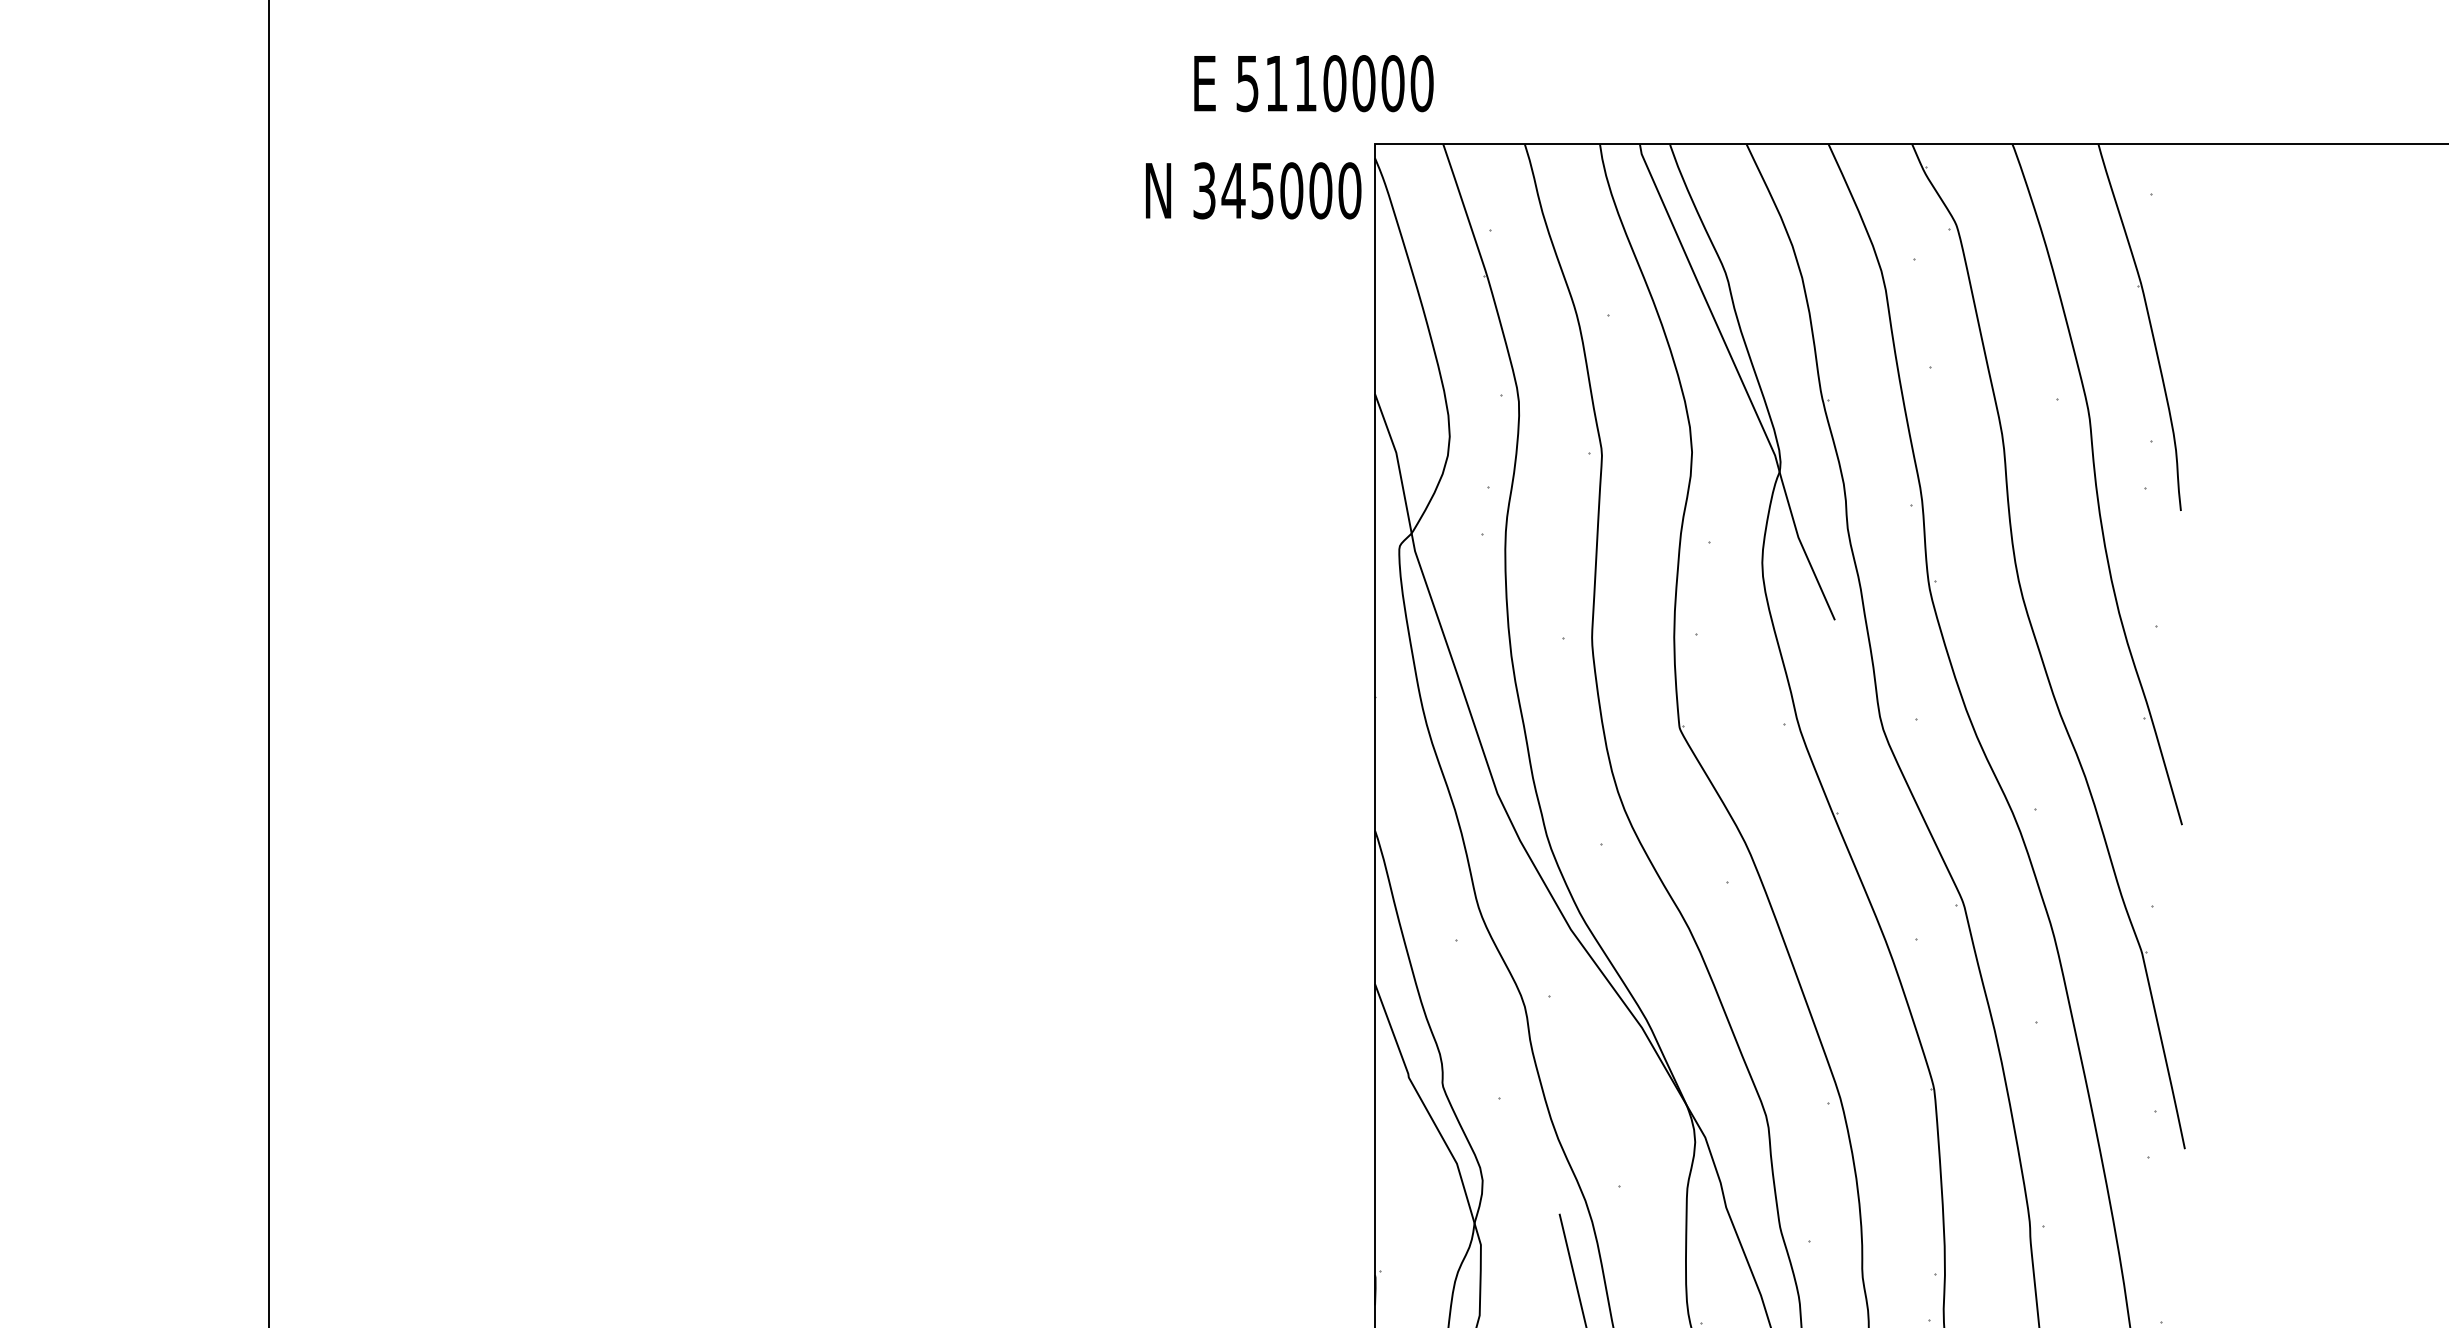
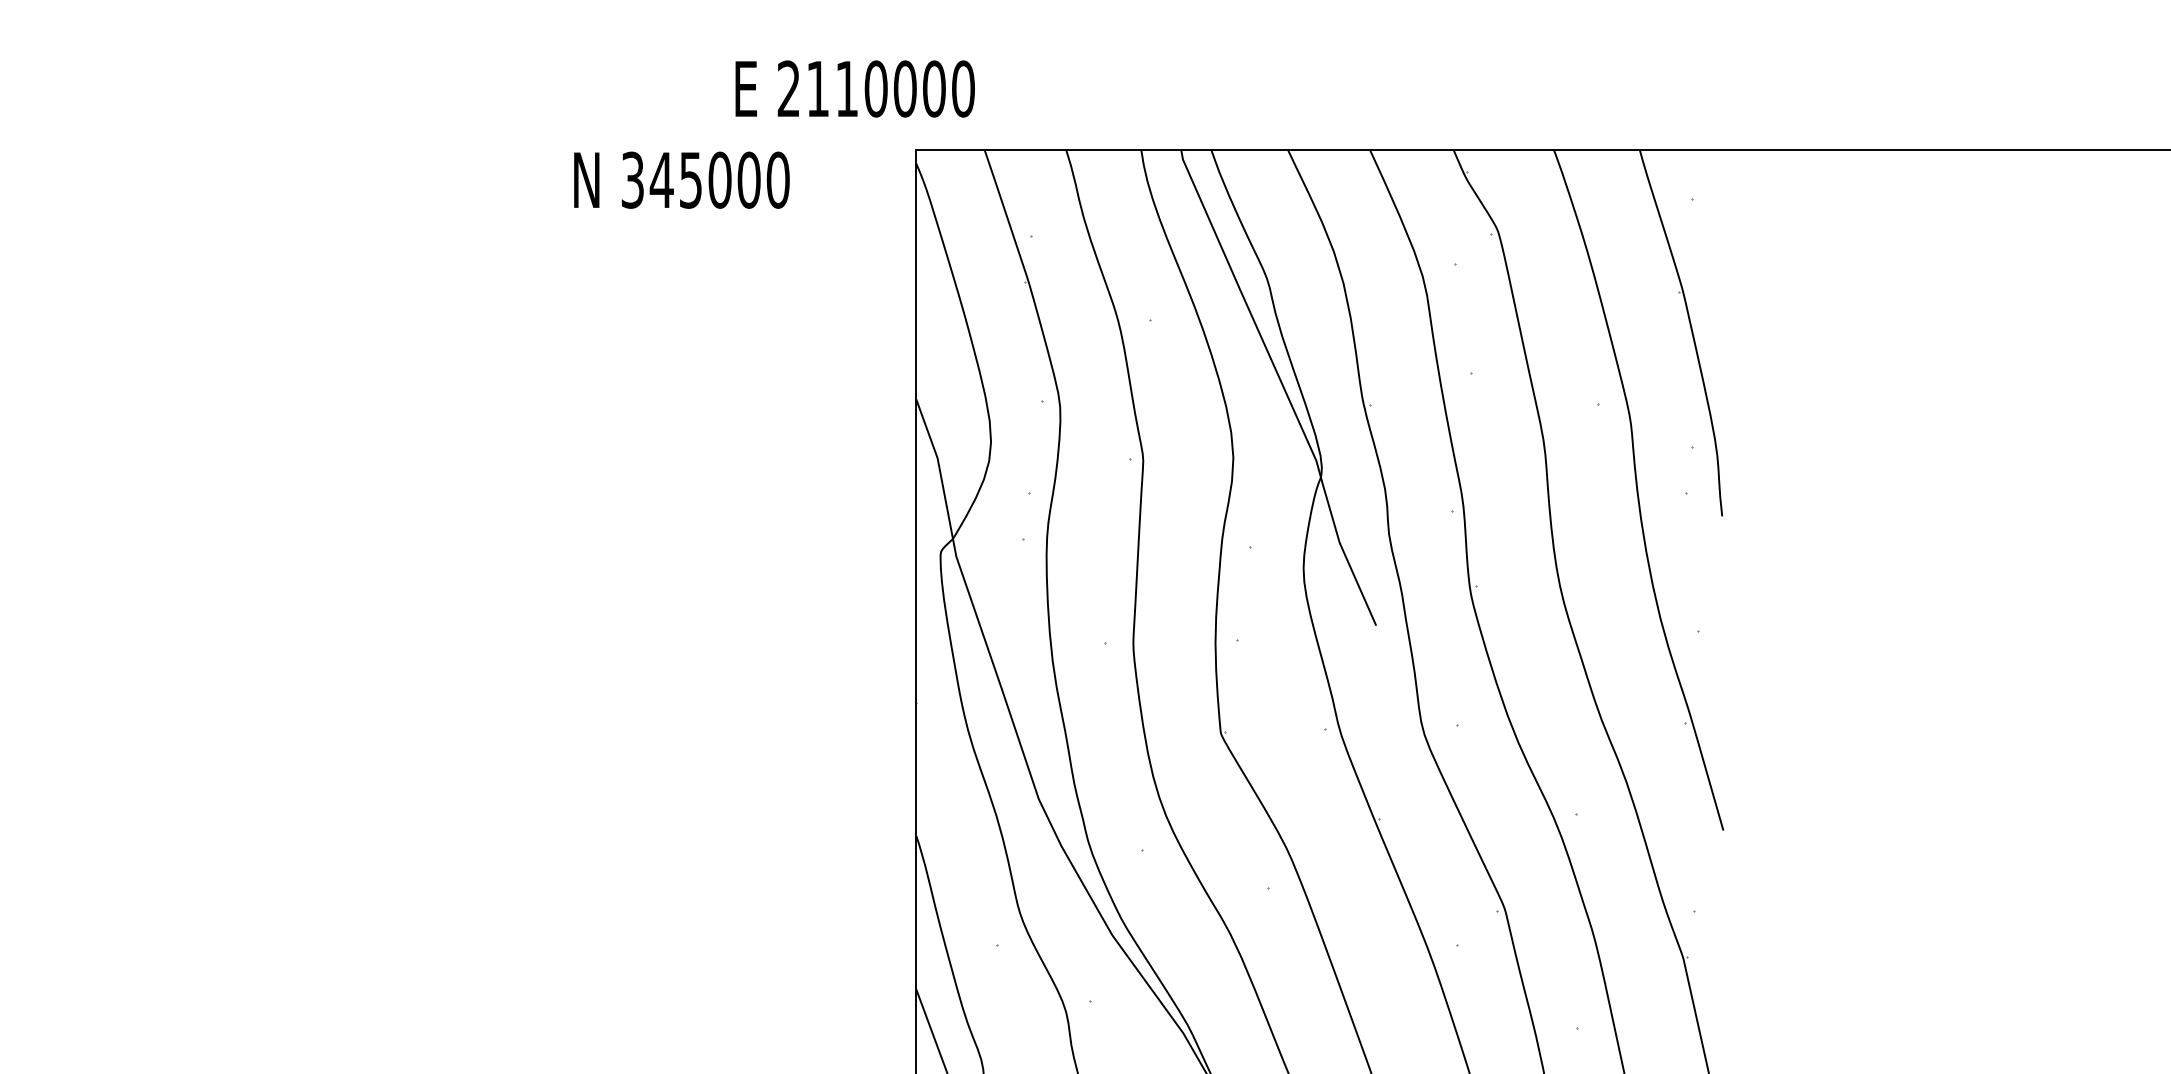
text: (1247, 83) -> (788, 88), 5110000 -> 2110000
text: (1253, 190) -> (681, 179), moved

